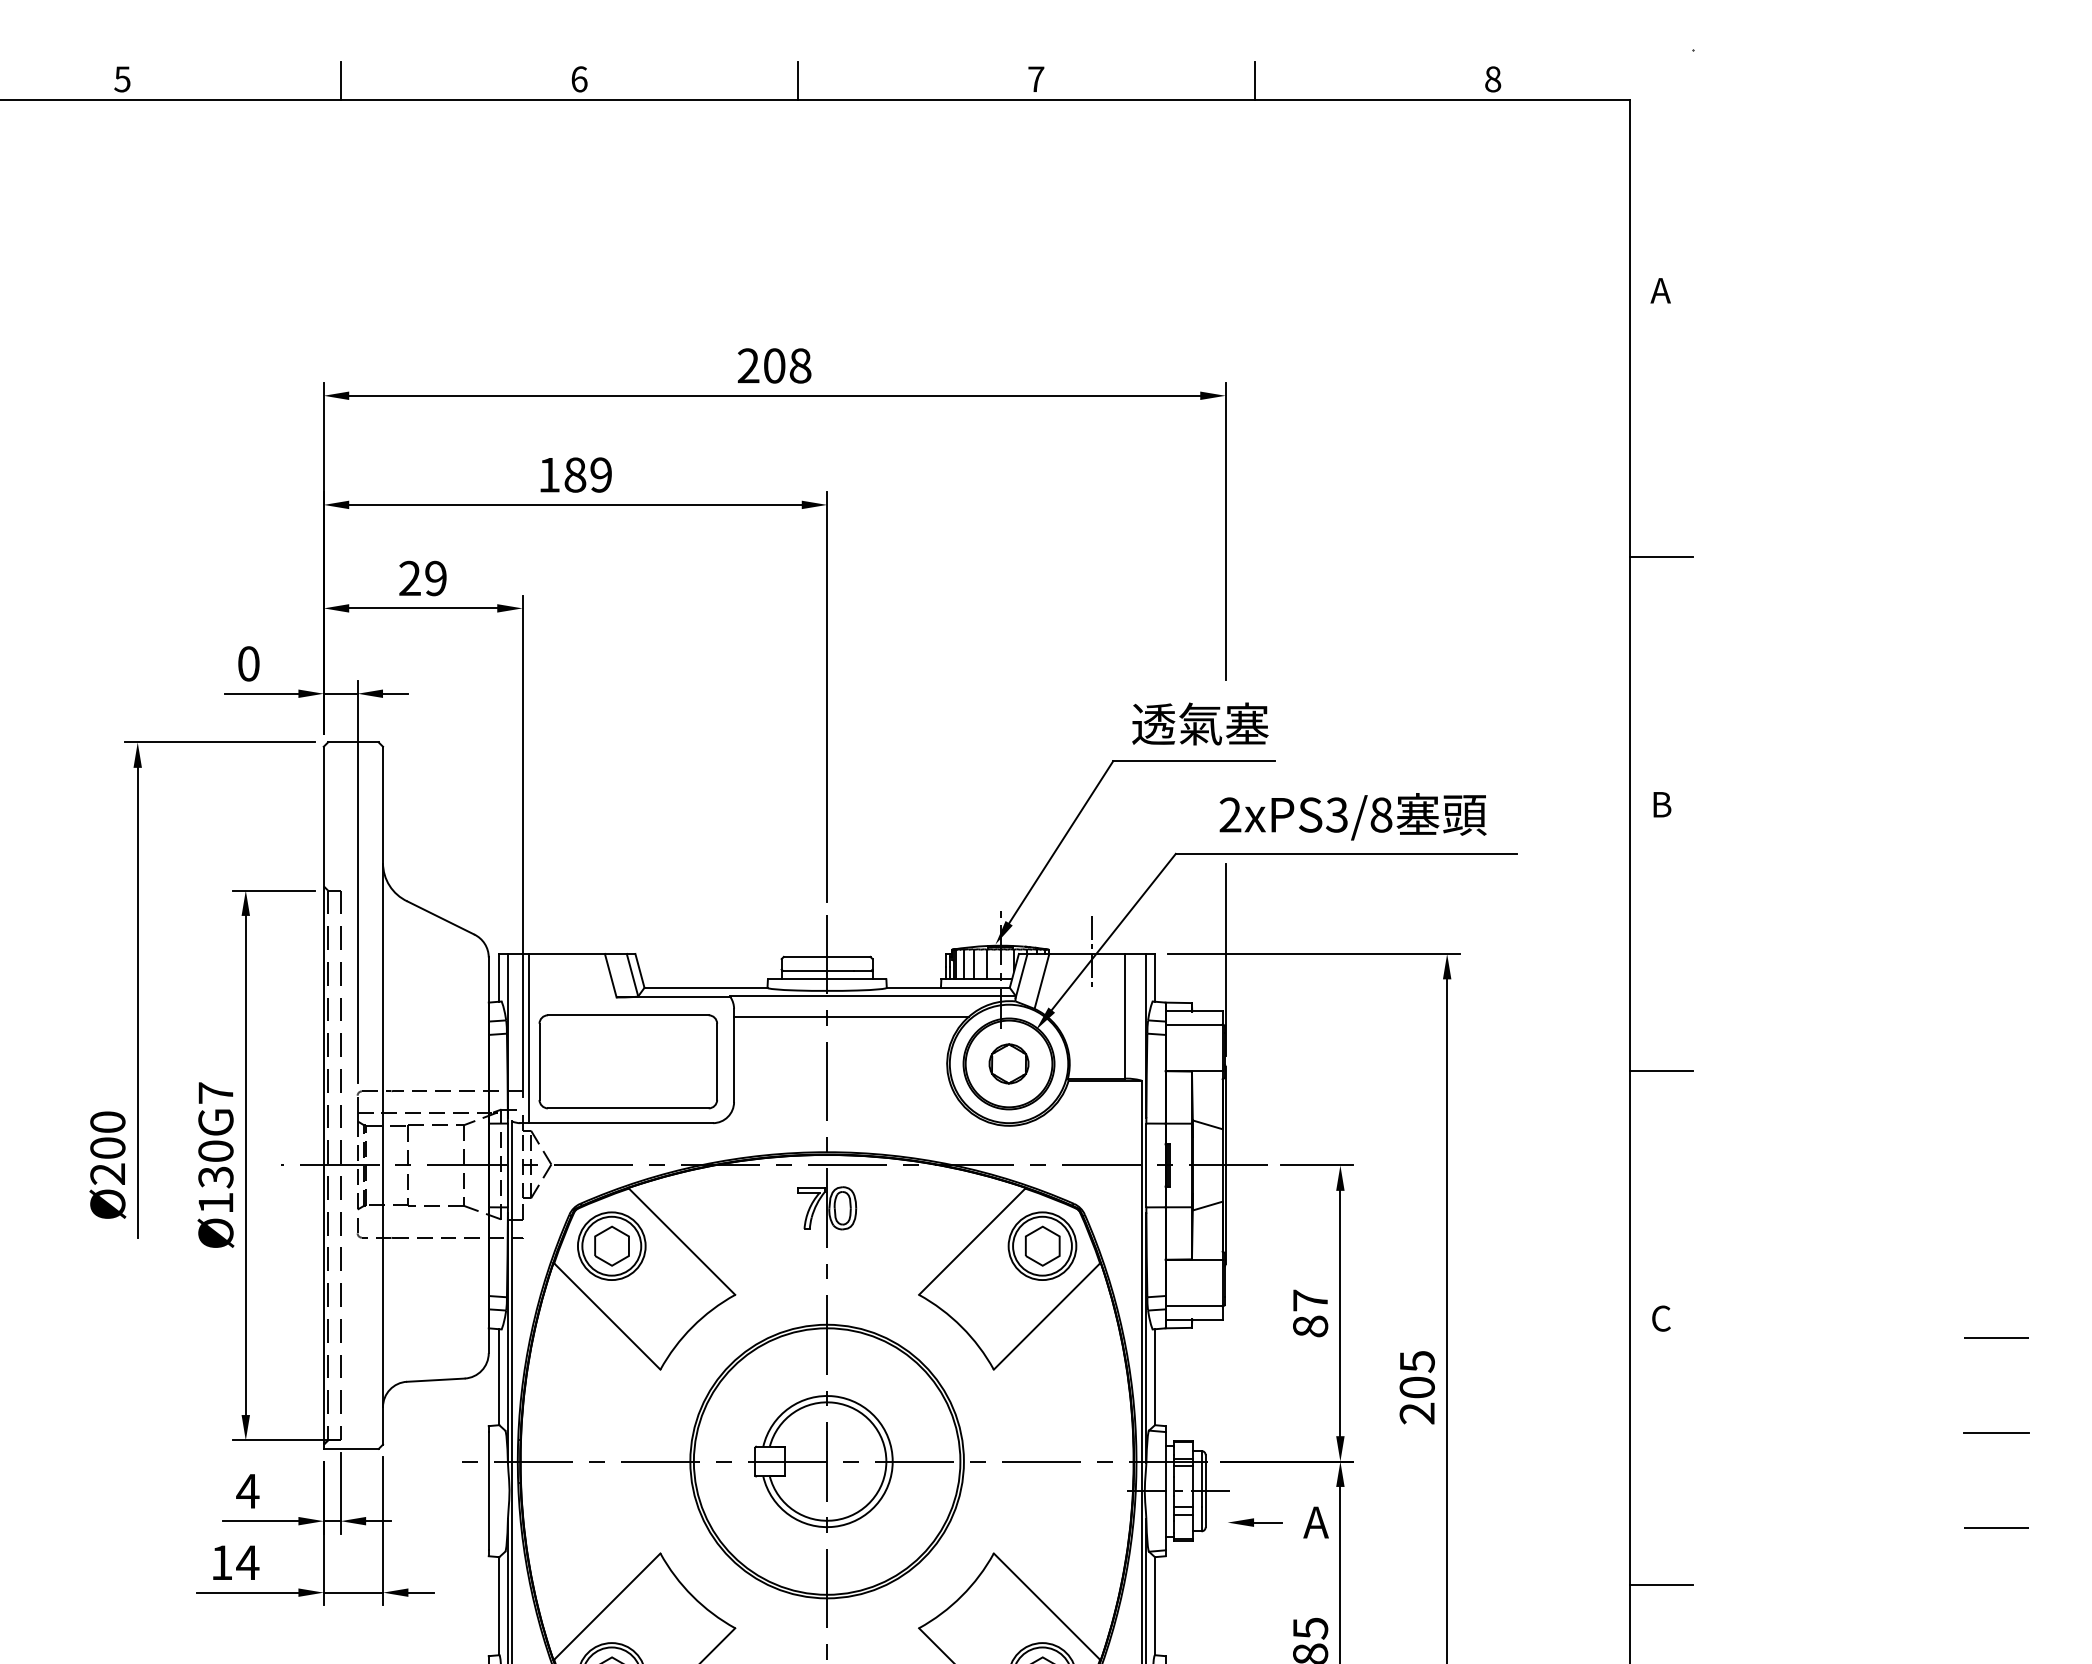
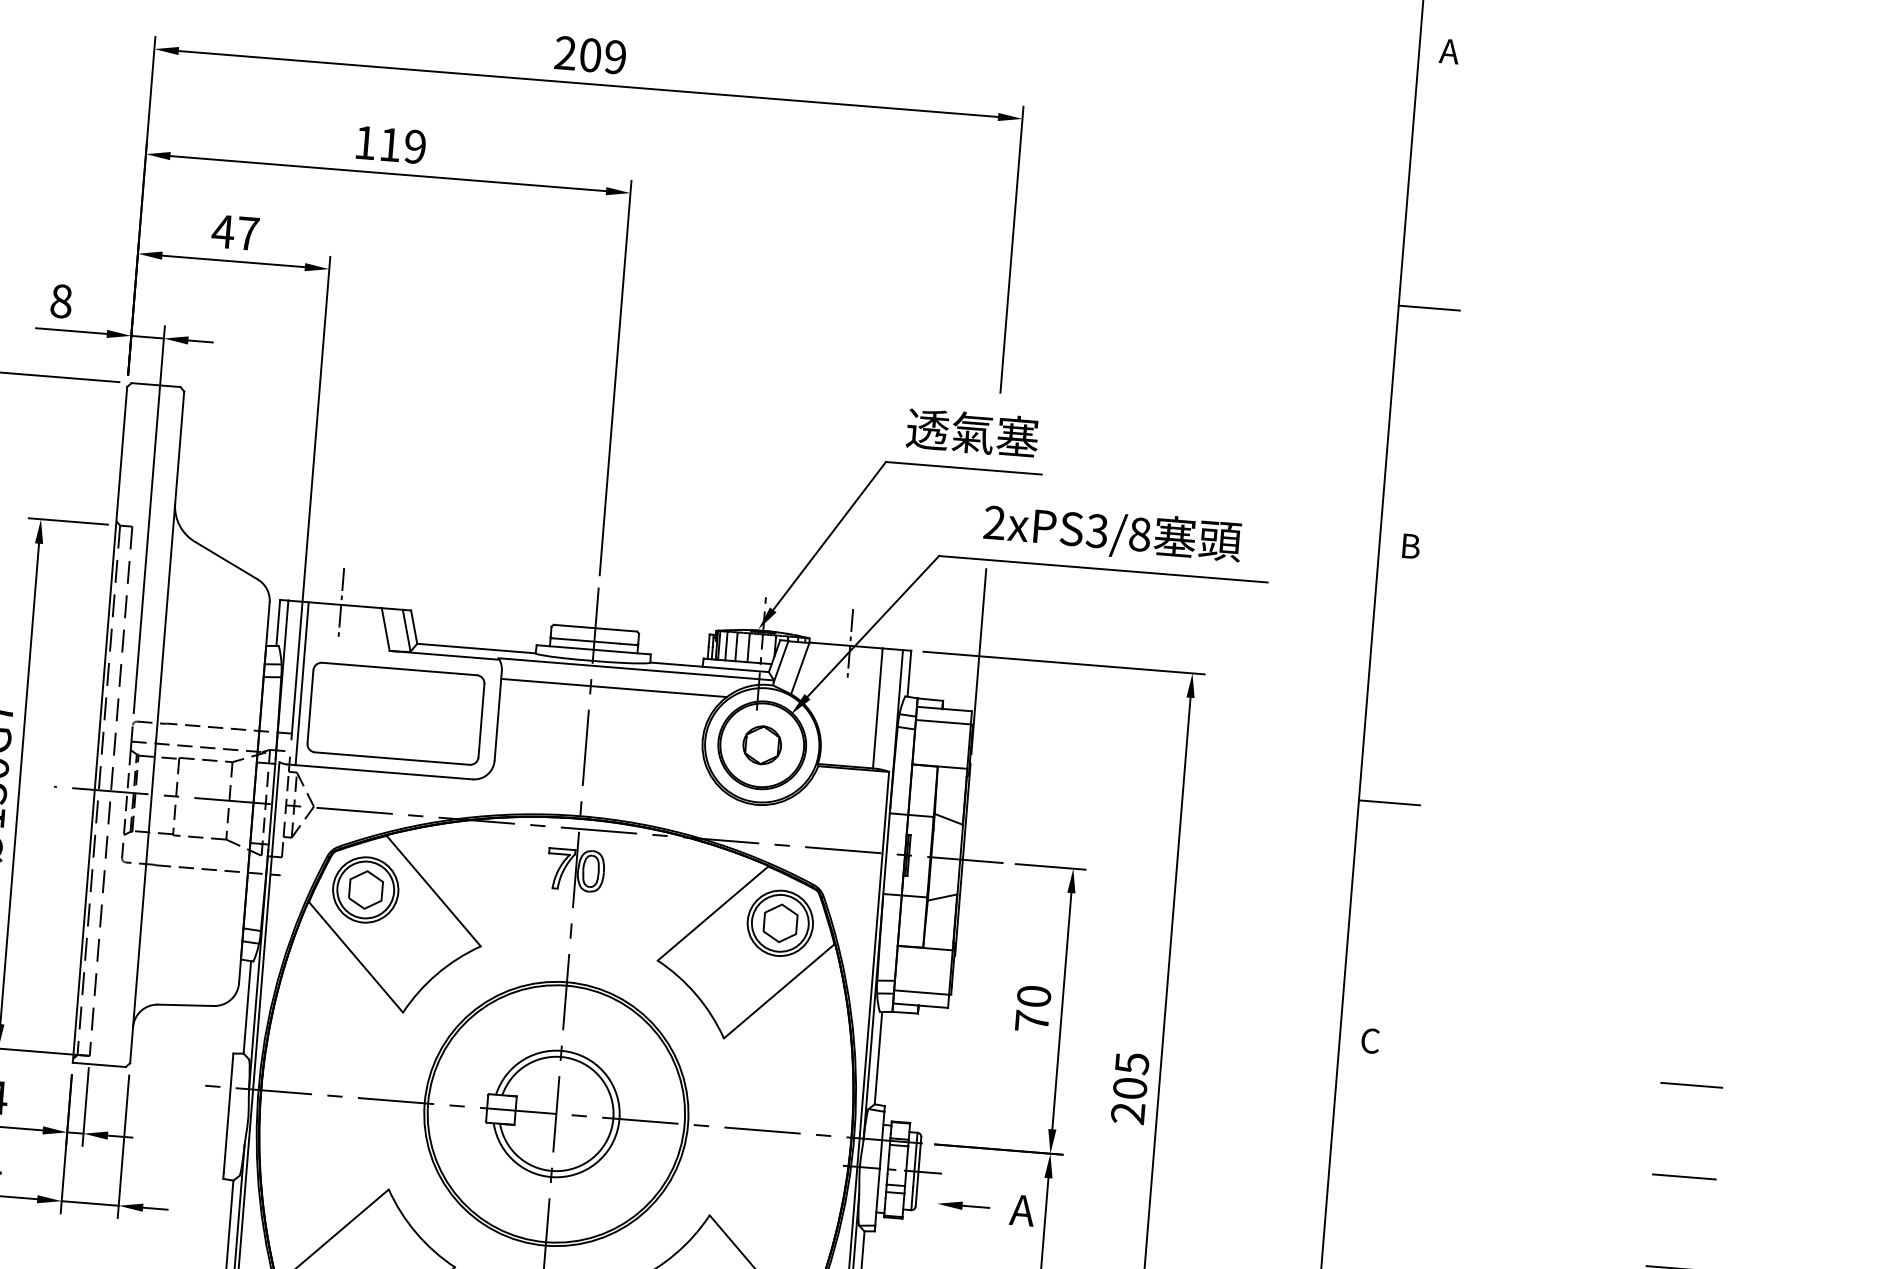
text: (800, 365) -> (615, 56), 208 -> 209
text: (575, 474) -> (390, 144), 189 -> 119
text: (422, 578) -> (235, 232), 29 -> 47
text: (248, 663) -> (61, 300), 0 -> 8
line: (562, 951) -> (341, 602), added
text: (1310, 1313) -> (1033, 1008), 87 -> 70

